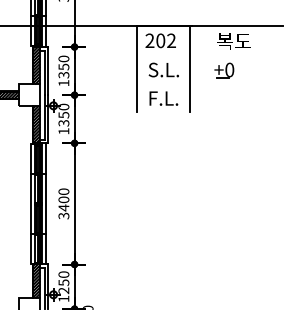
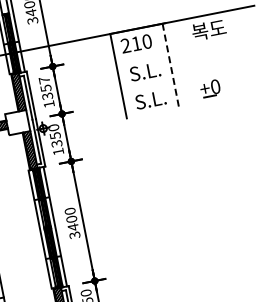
text: (165, 40) -> (141, 42), 202 -> 210
text: (63, 58) -> (44, 79), 1350 -> 1357
line: (190, 69) -> (171, 66), solid -> dashed
part: (224, 70) -> (210, 88), moved
text: (163, 98) -> (150, 100), F.L. -> S.L.

